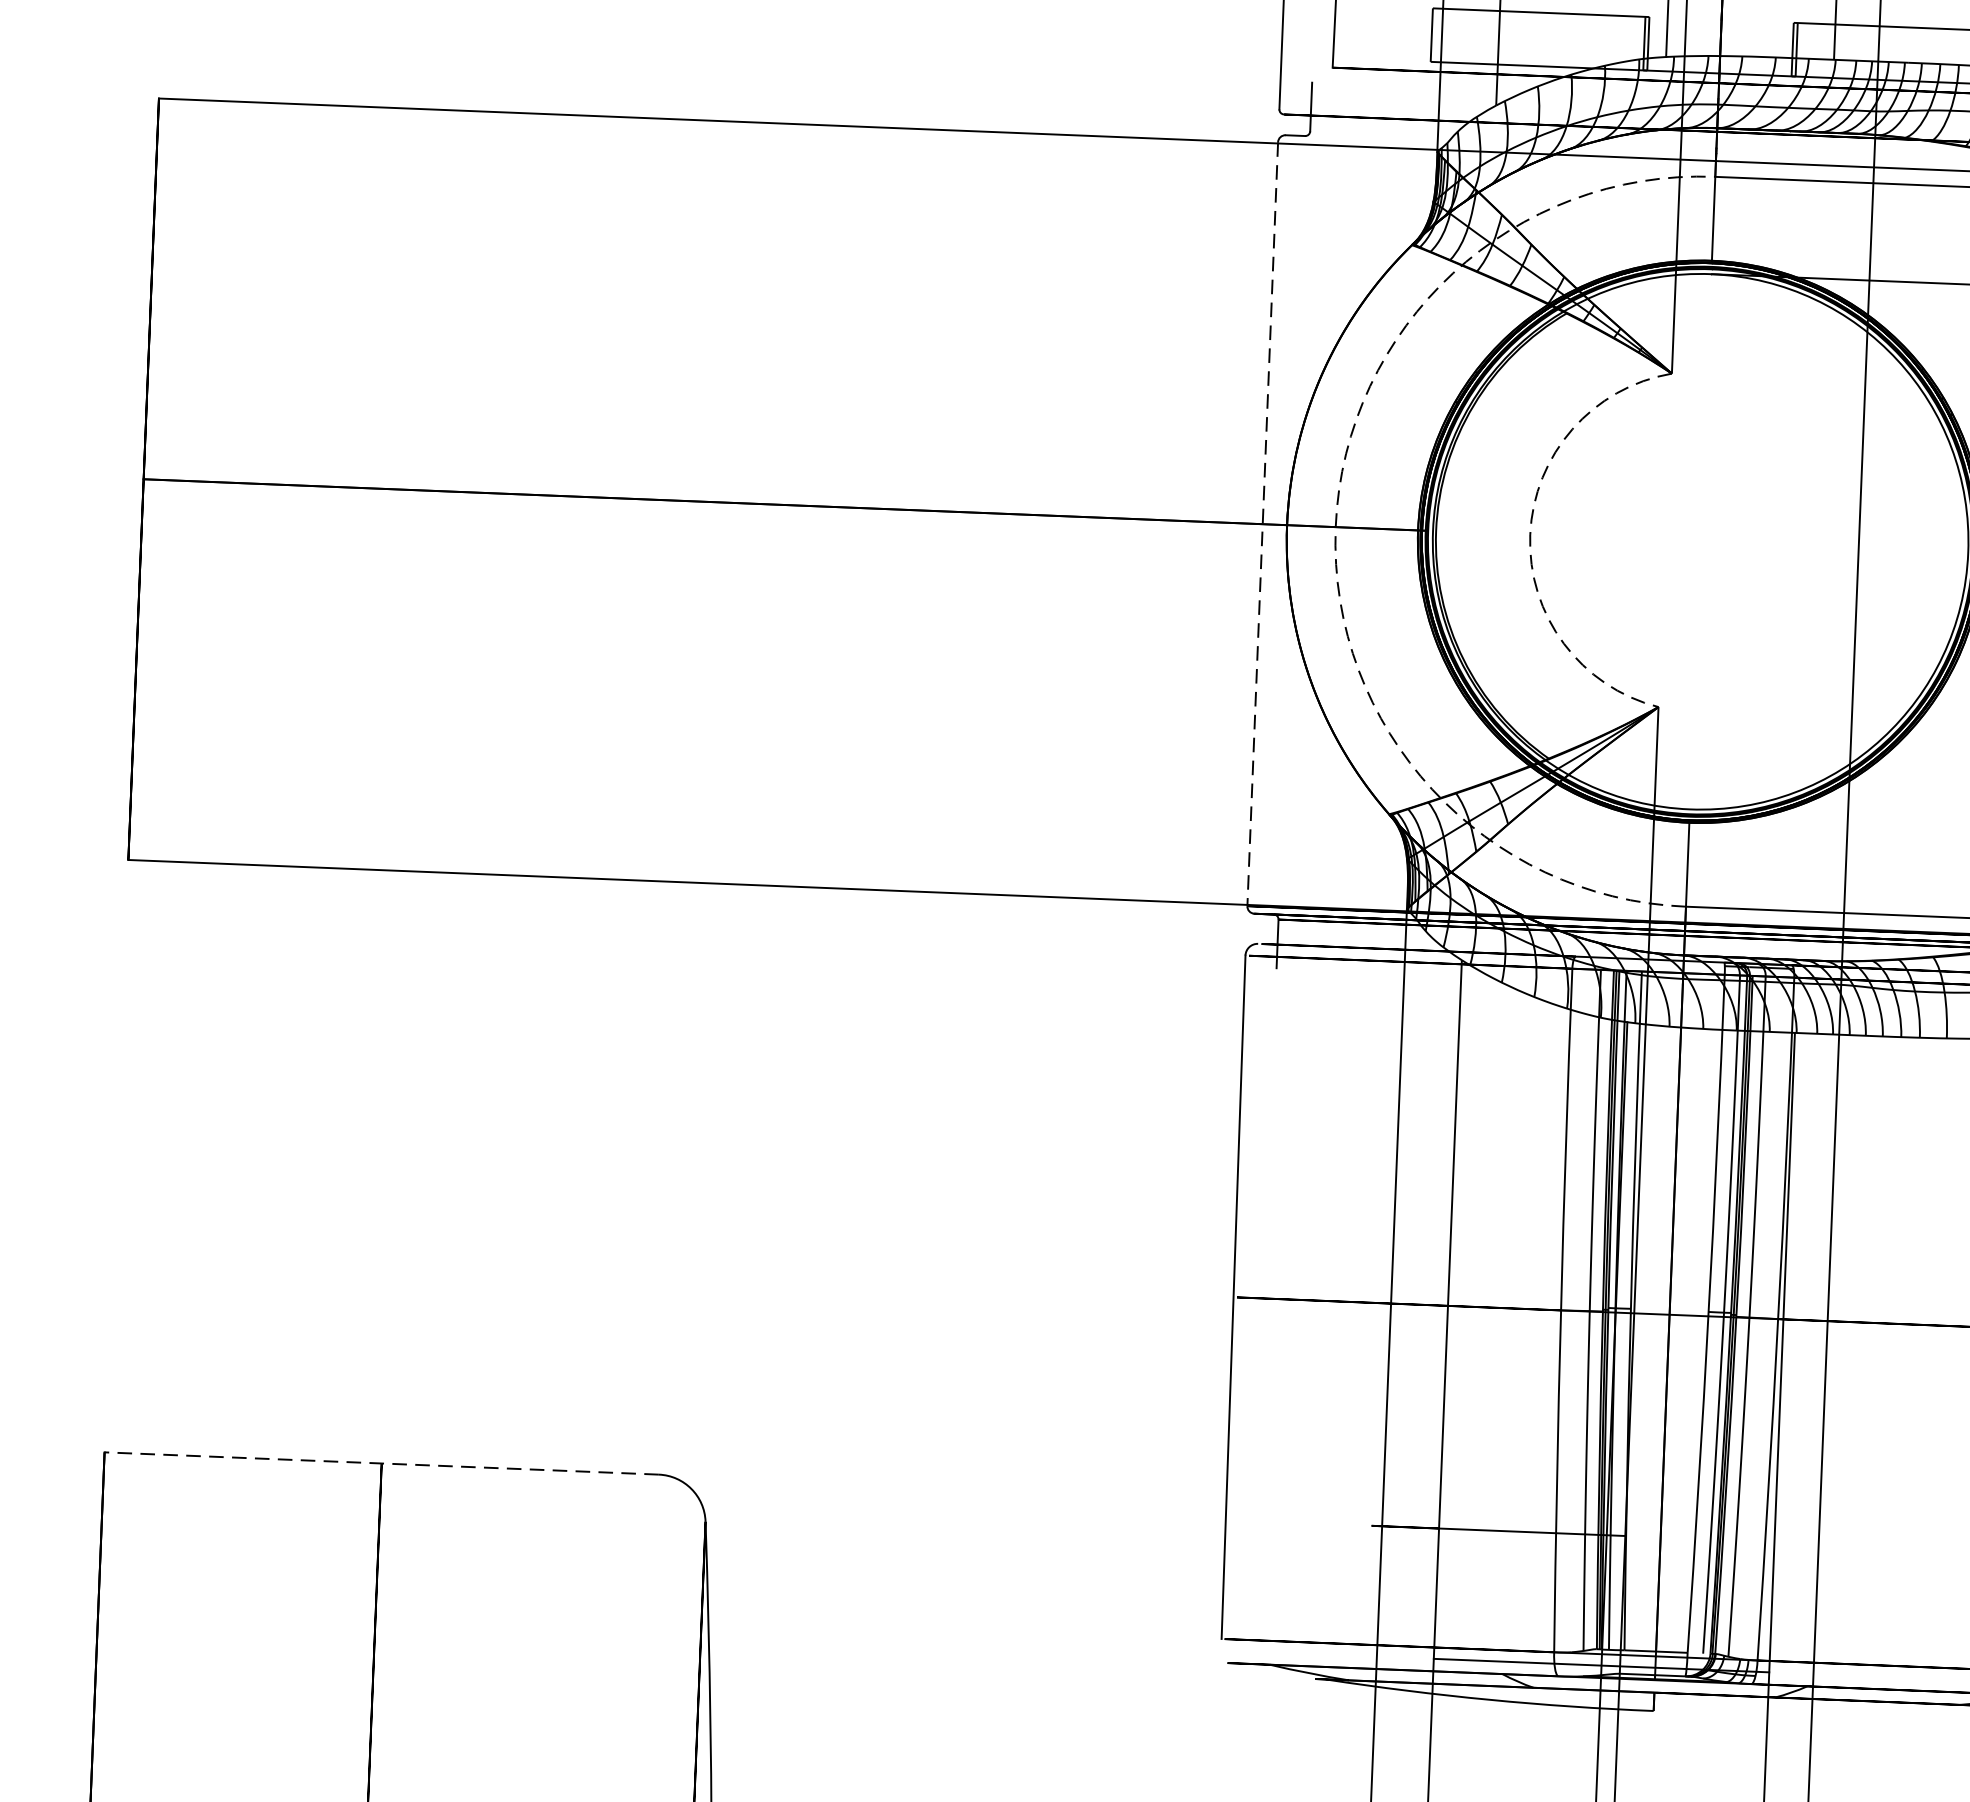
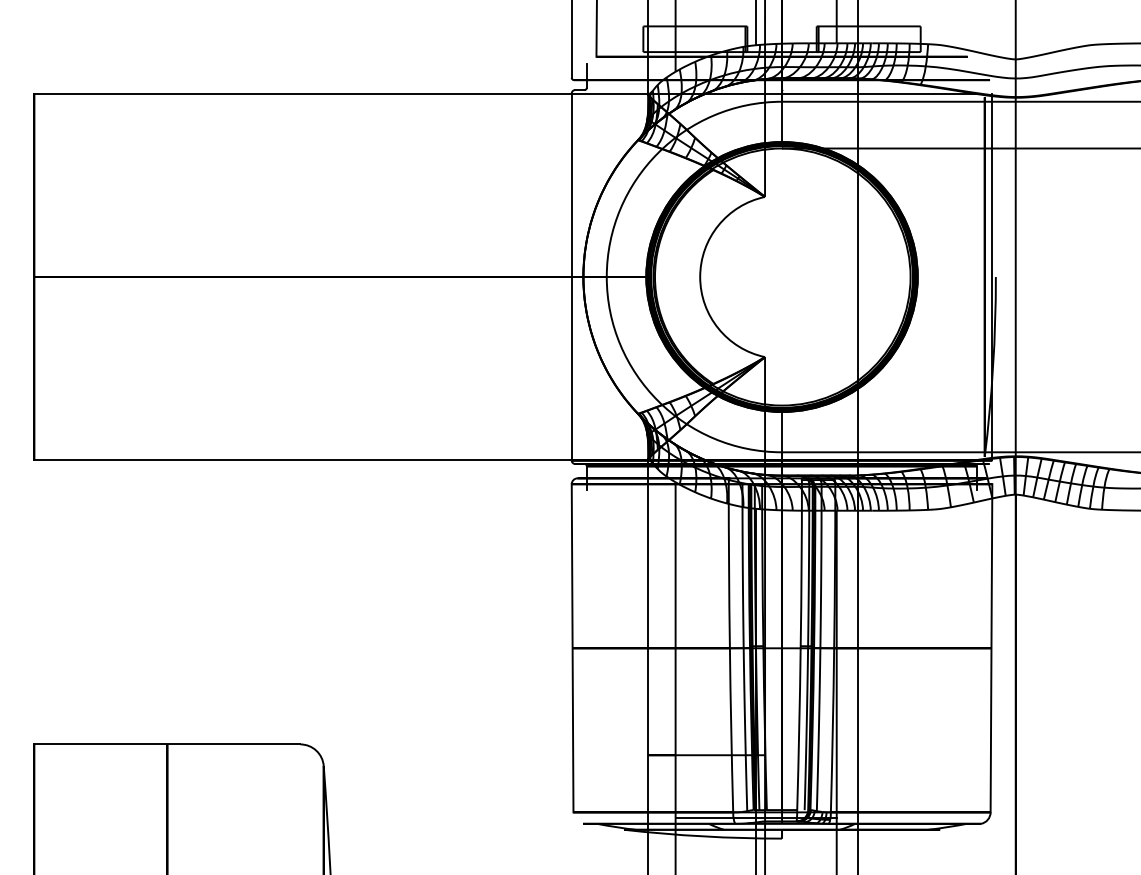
line: (1262, 525) -> (571, 277), dashed -> solid
arc: (1335, 528) -> (606, 277), dashed -> solid
arc: (1530, 535) -> (700, 277), dashed -> solid
line: (379, 1463) -> (166, 744), dashed -> solid

